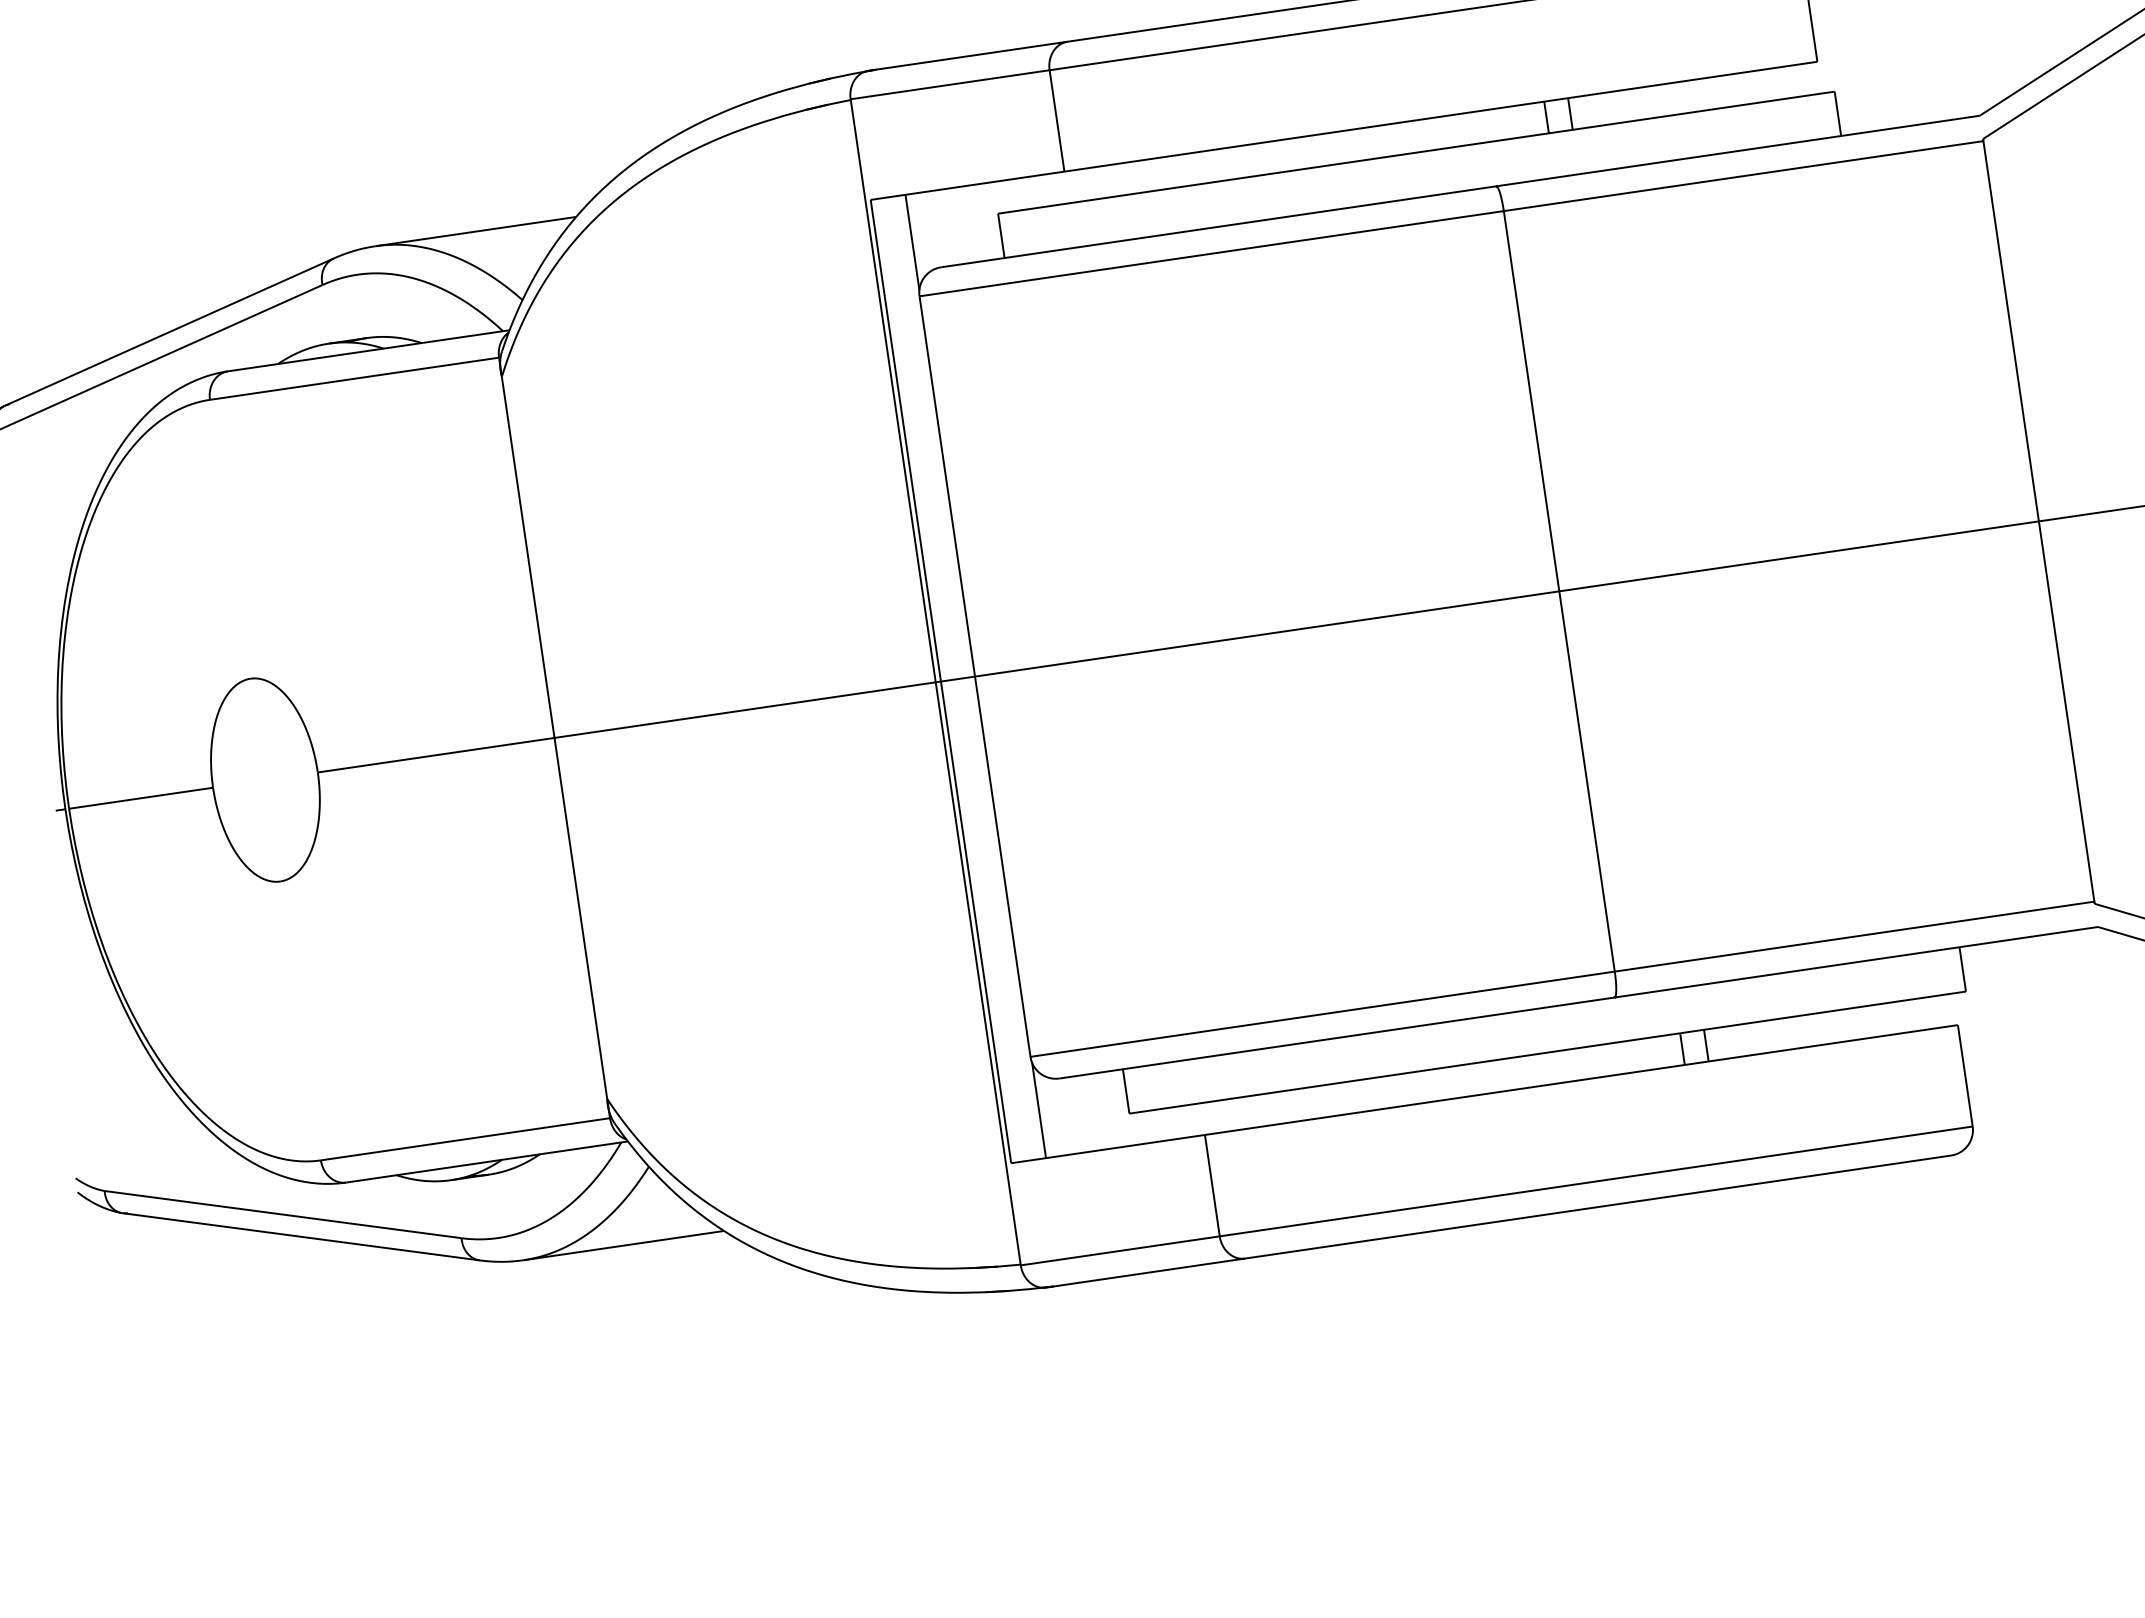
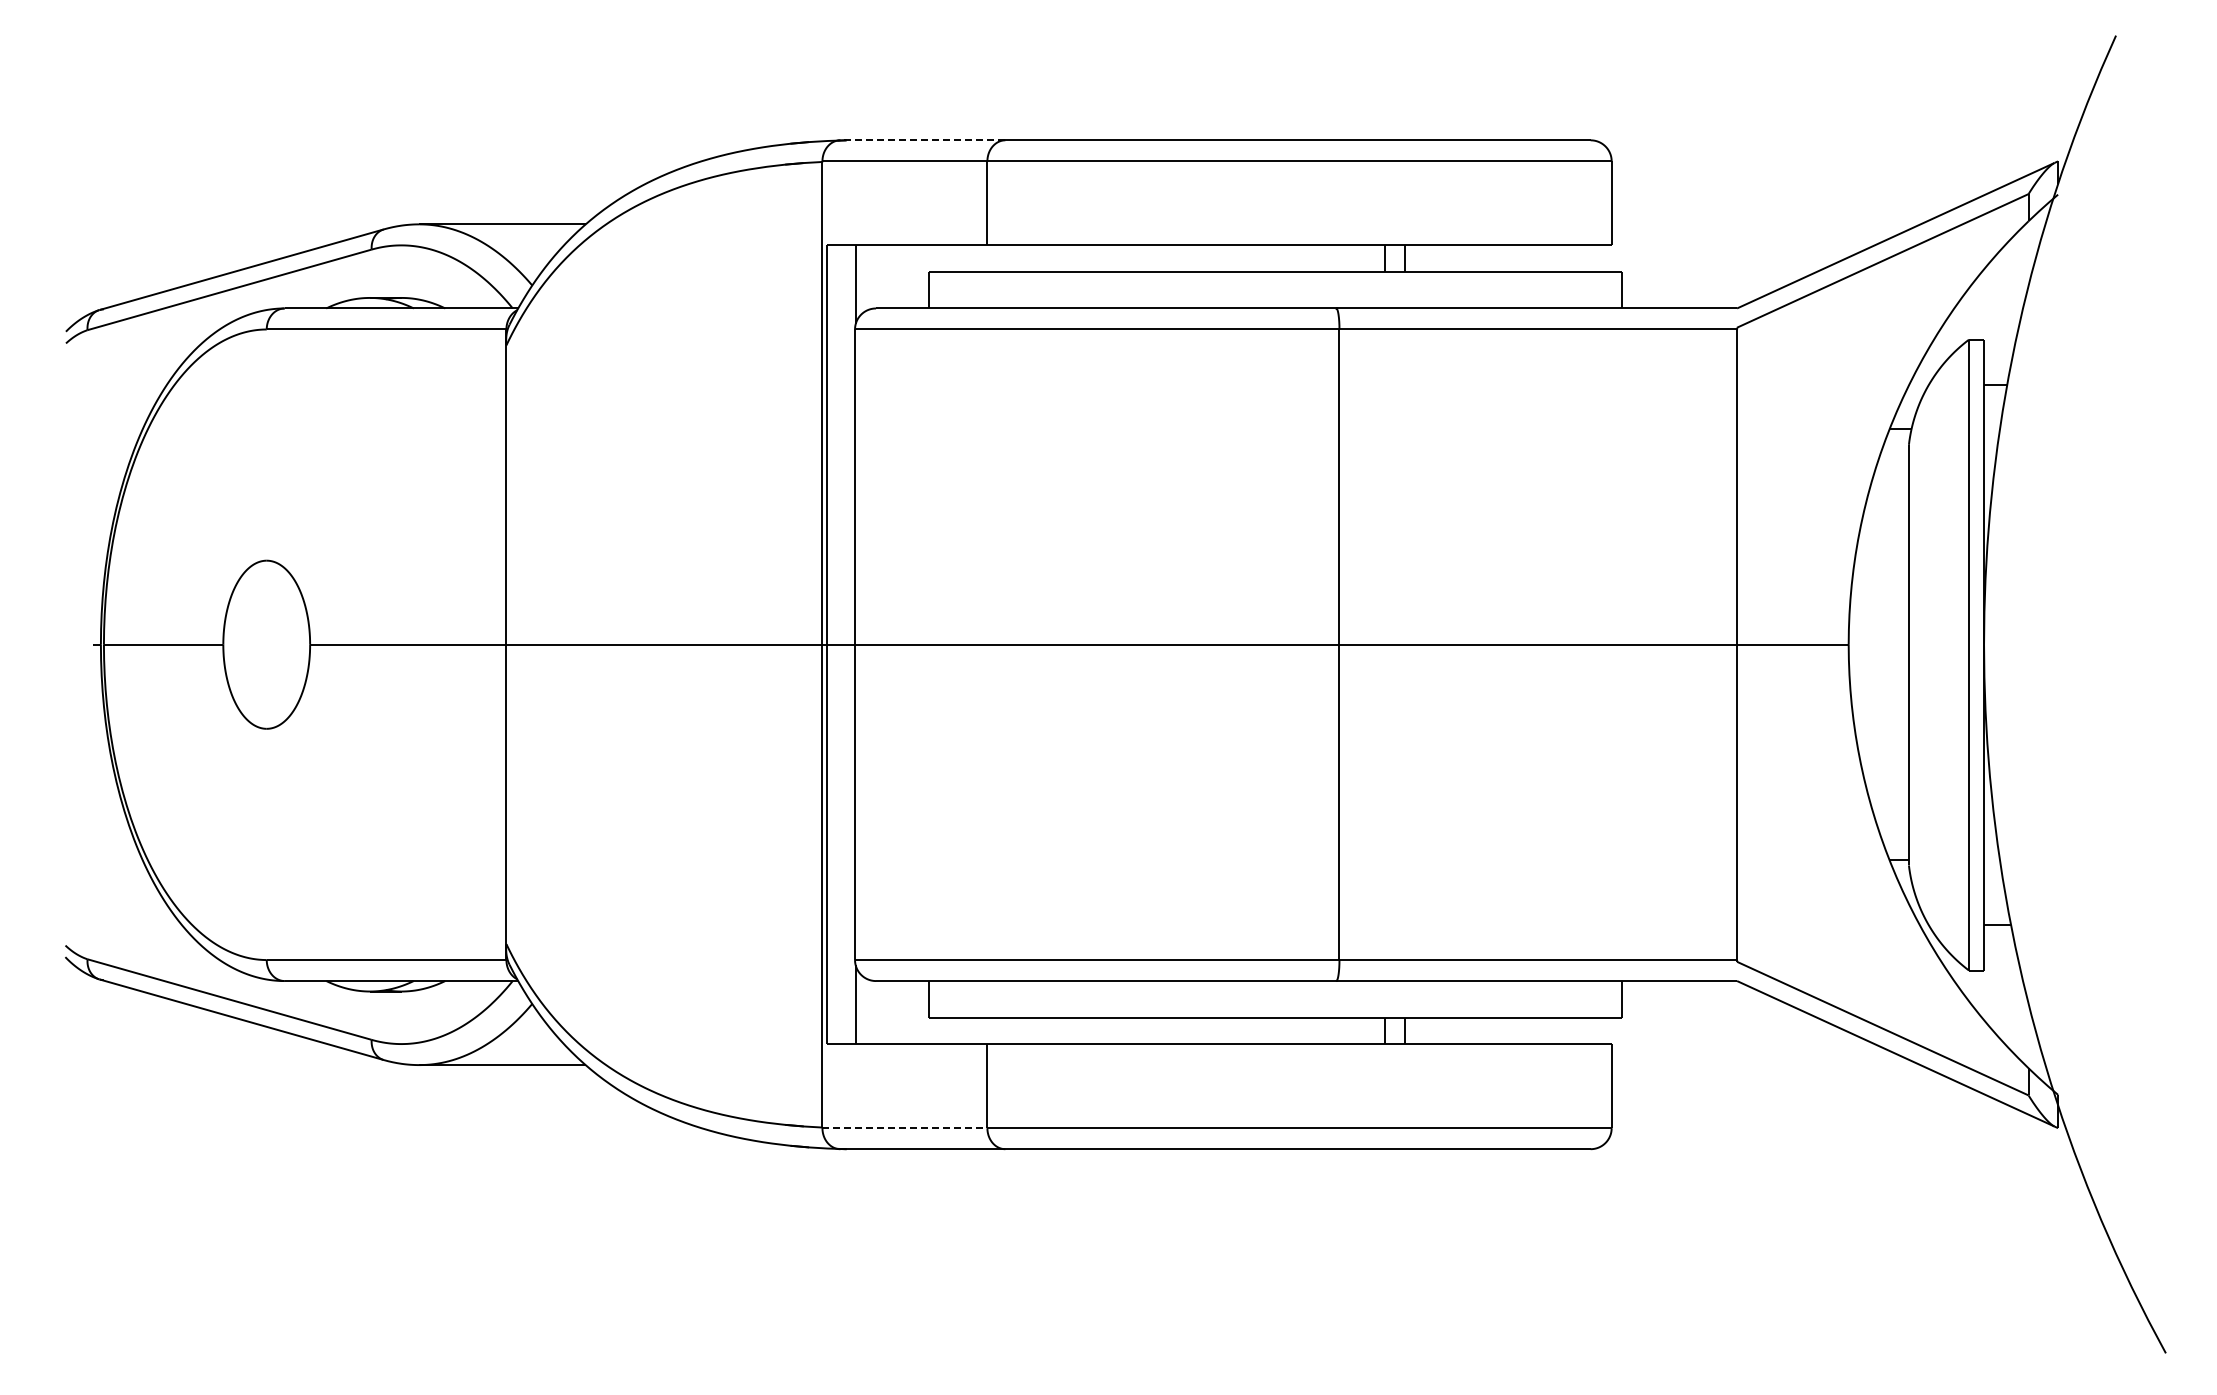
line: (967, 56) -> (922, 140), solid -> dashed
line: (1121, 1251) -> (905, 1128), solid -> dashed

